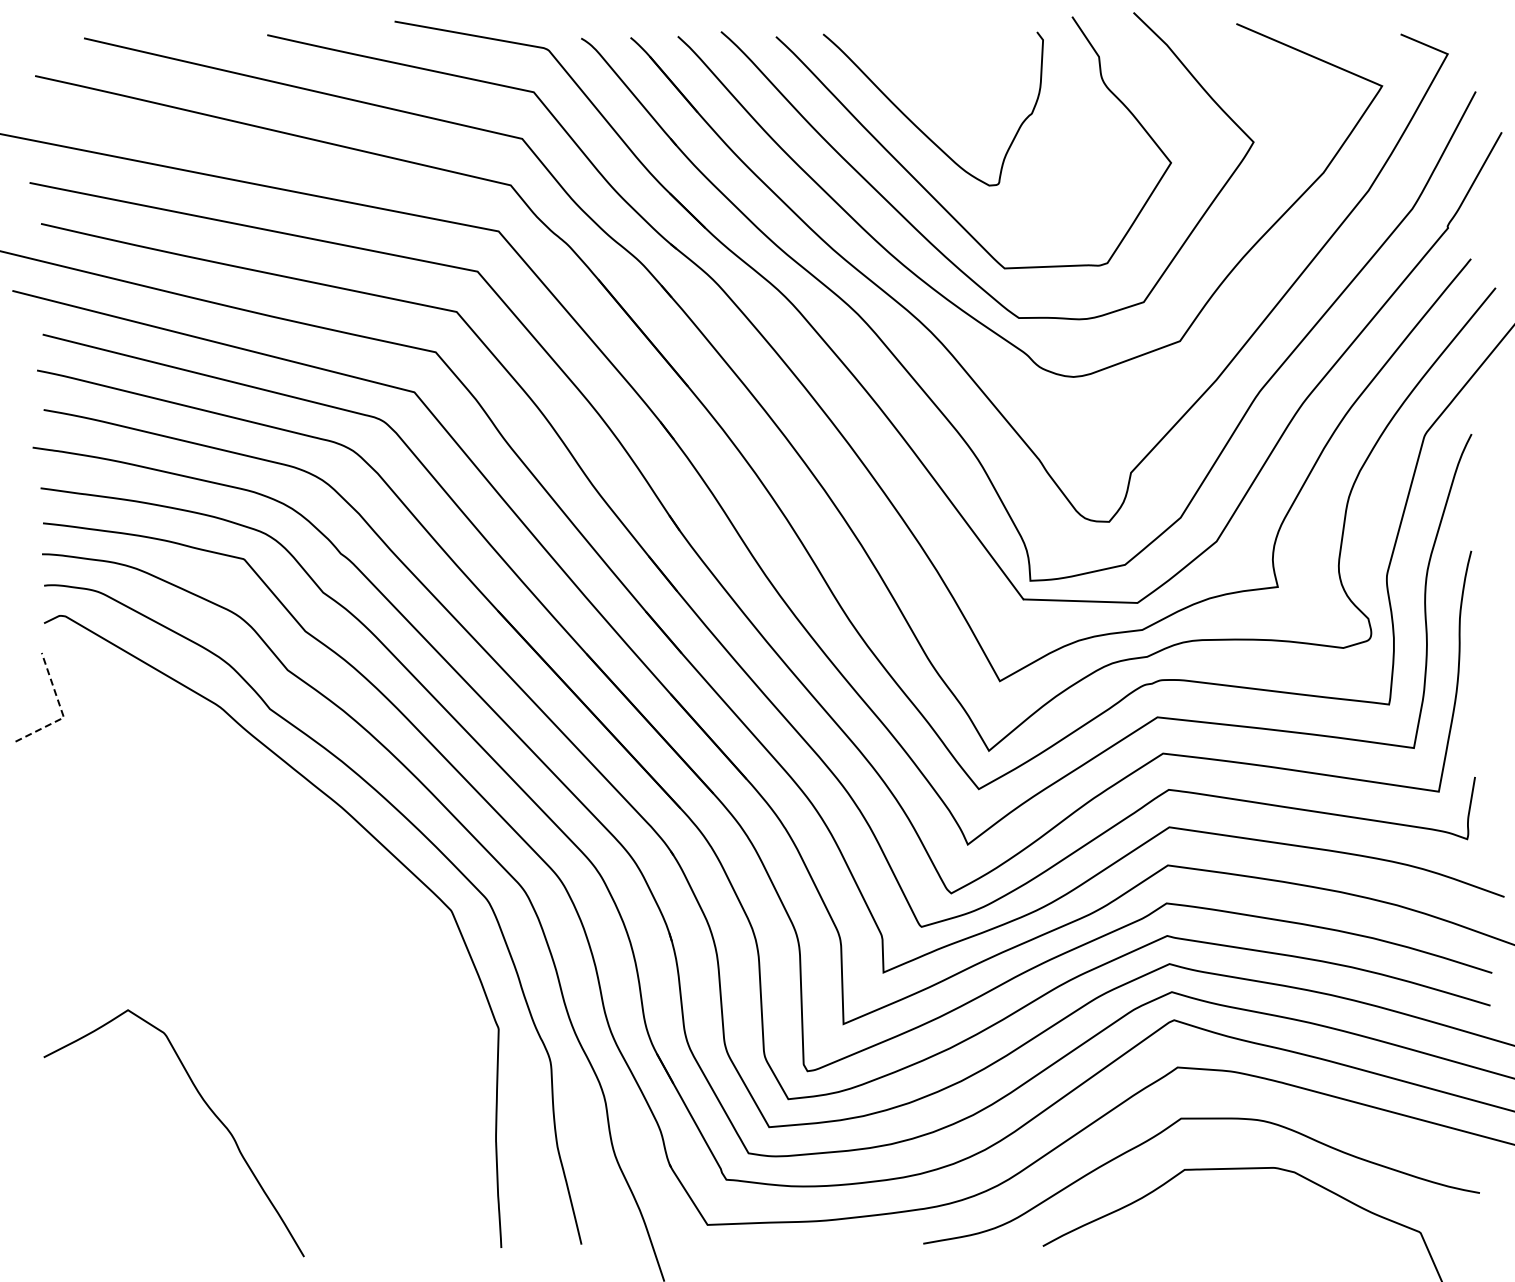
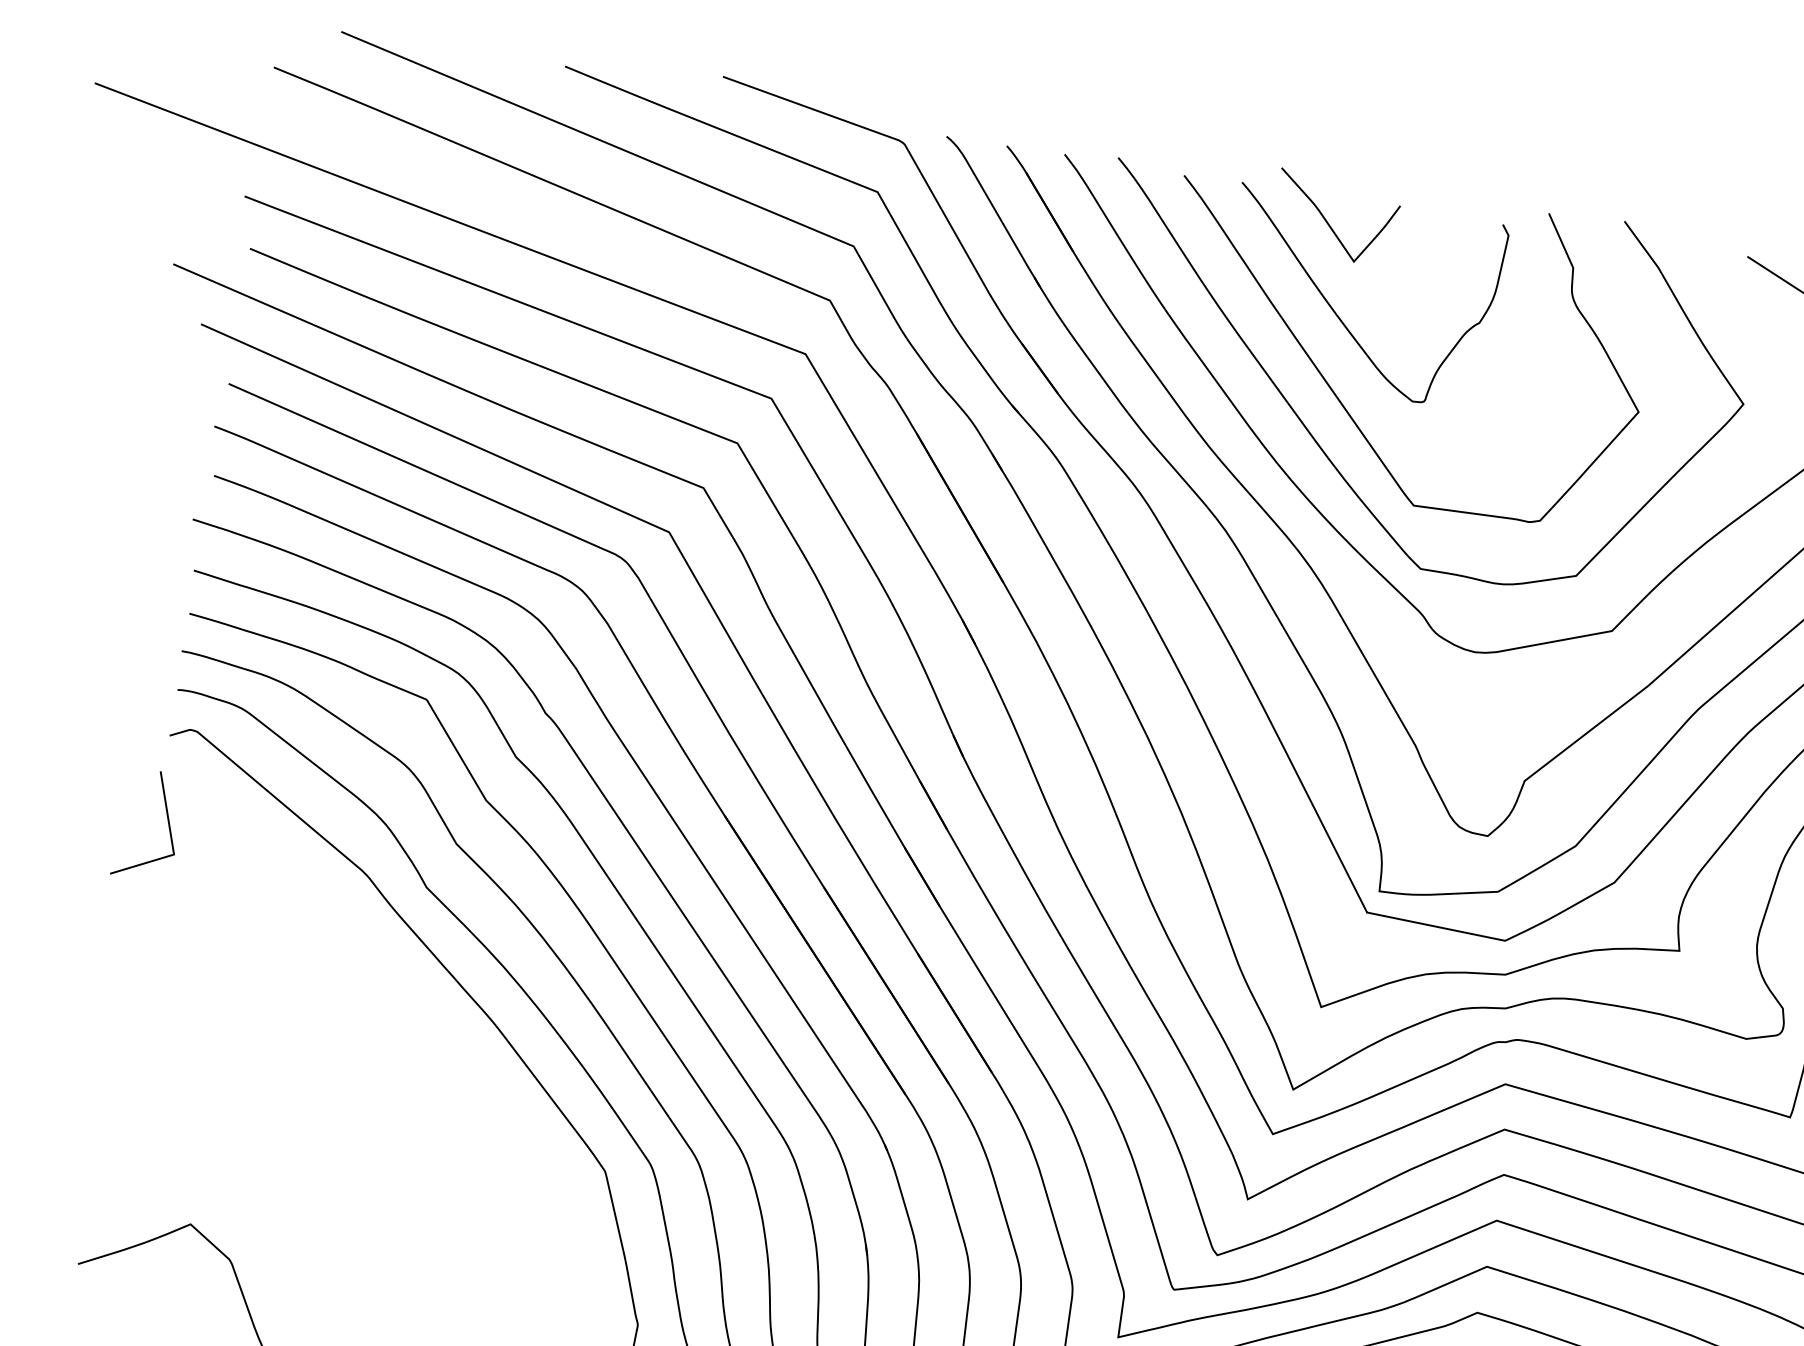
curve: (897, 54) -> (1328, 222), added
line: (61, 711) -> (172, 846), dashed -> solid

